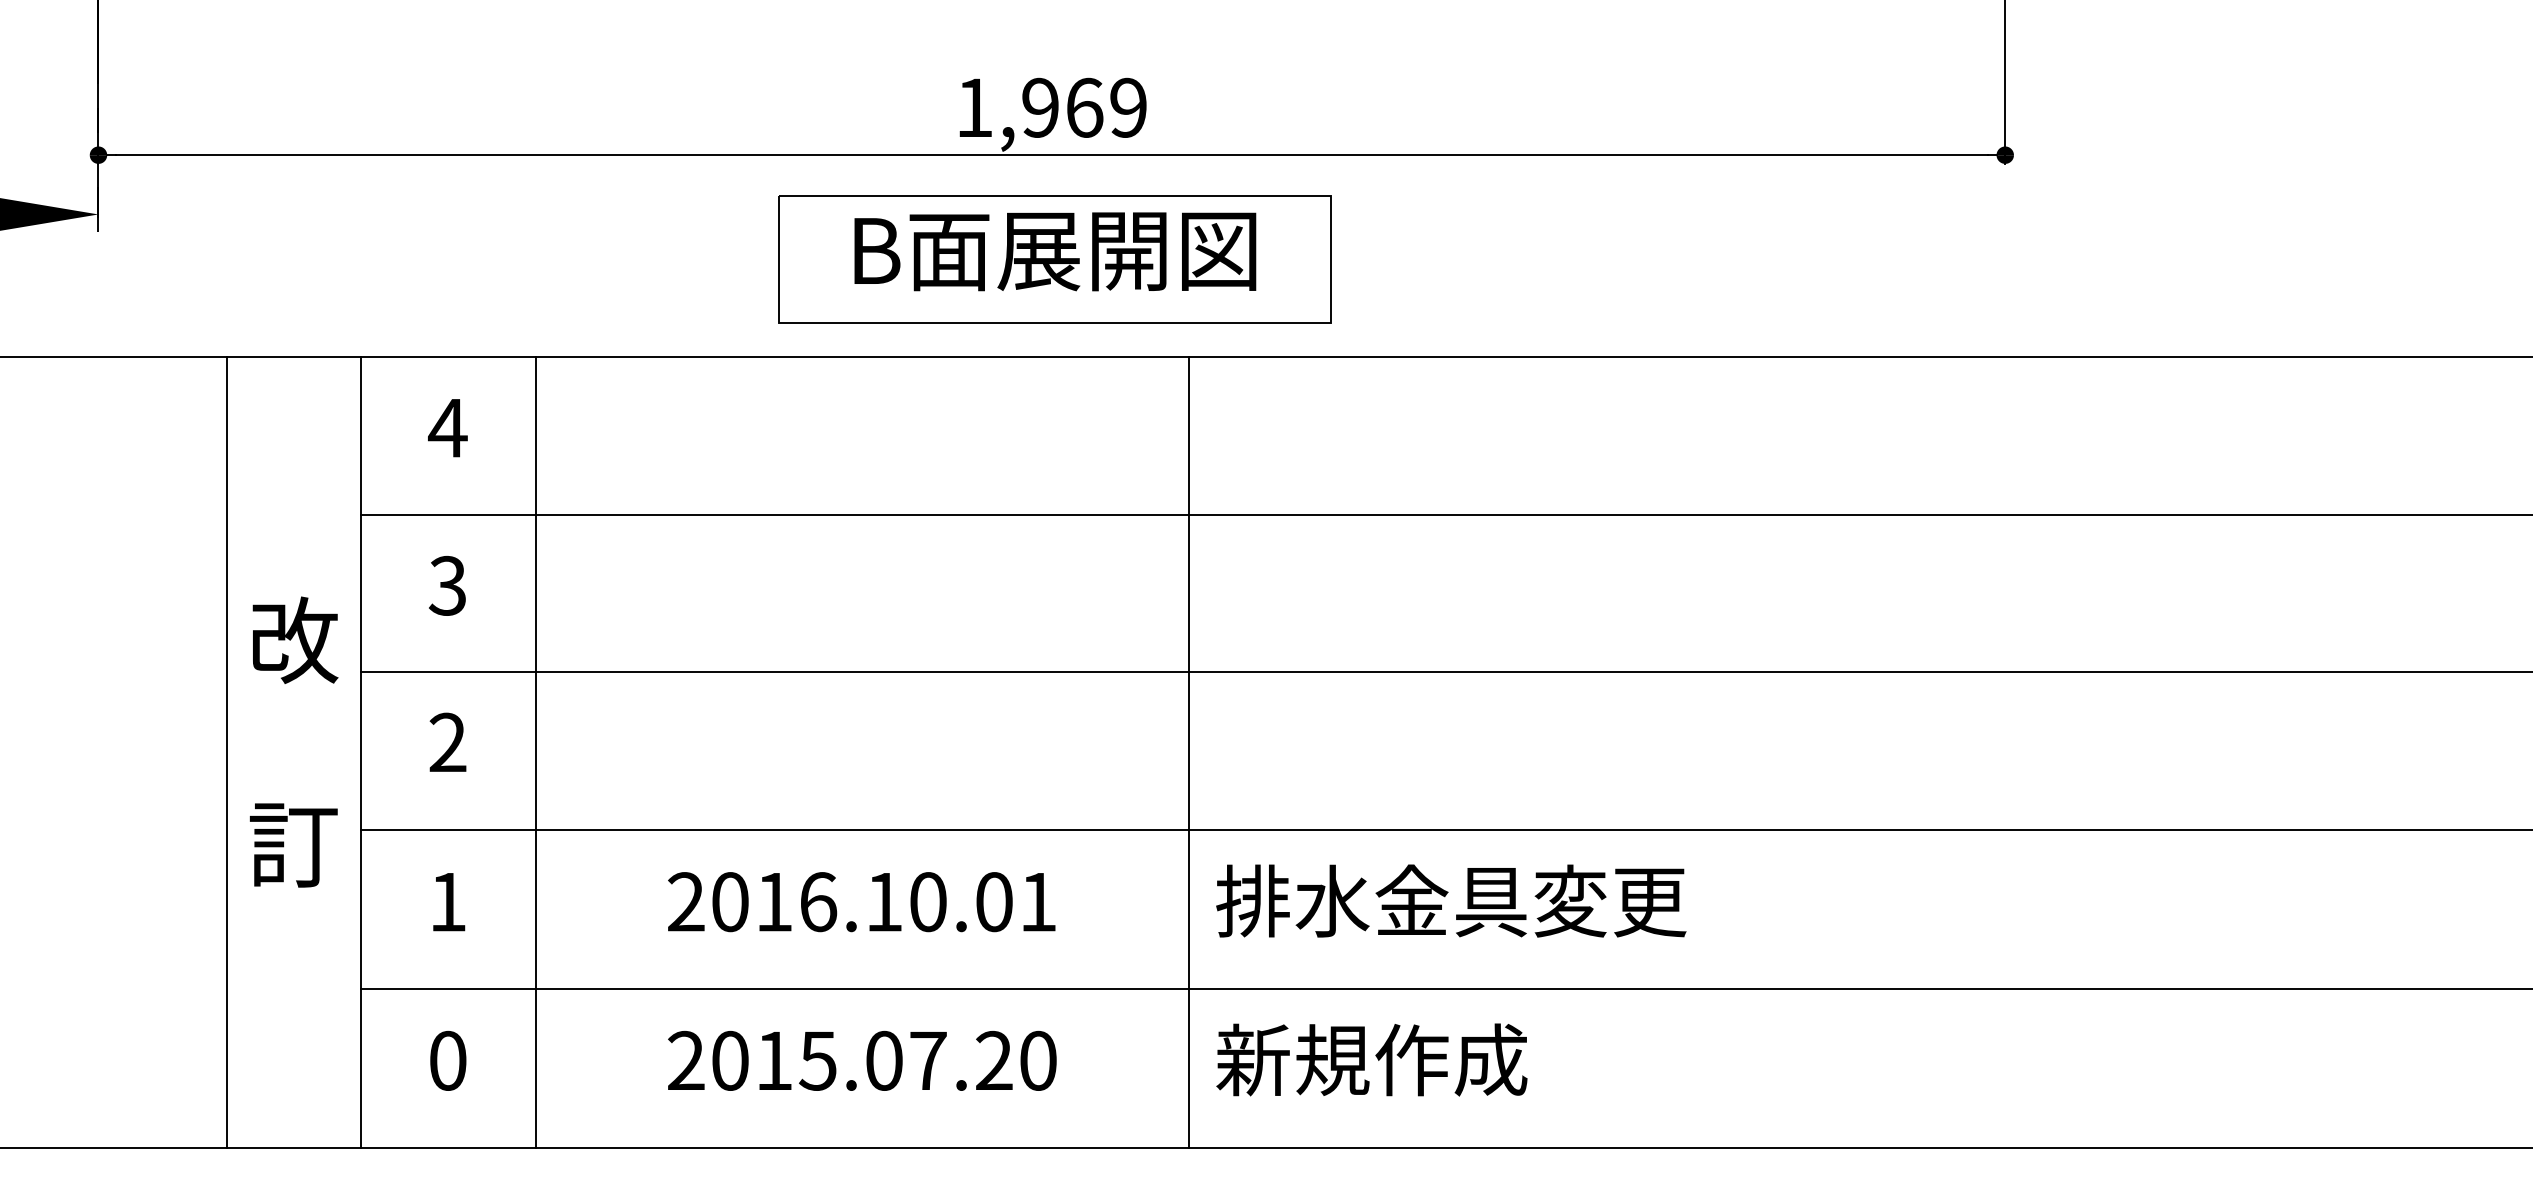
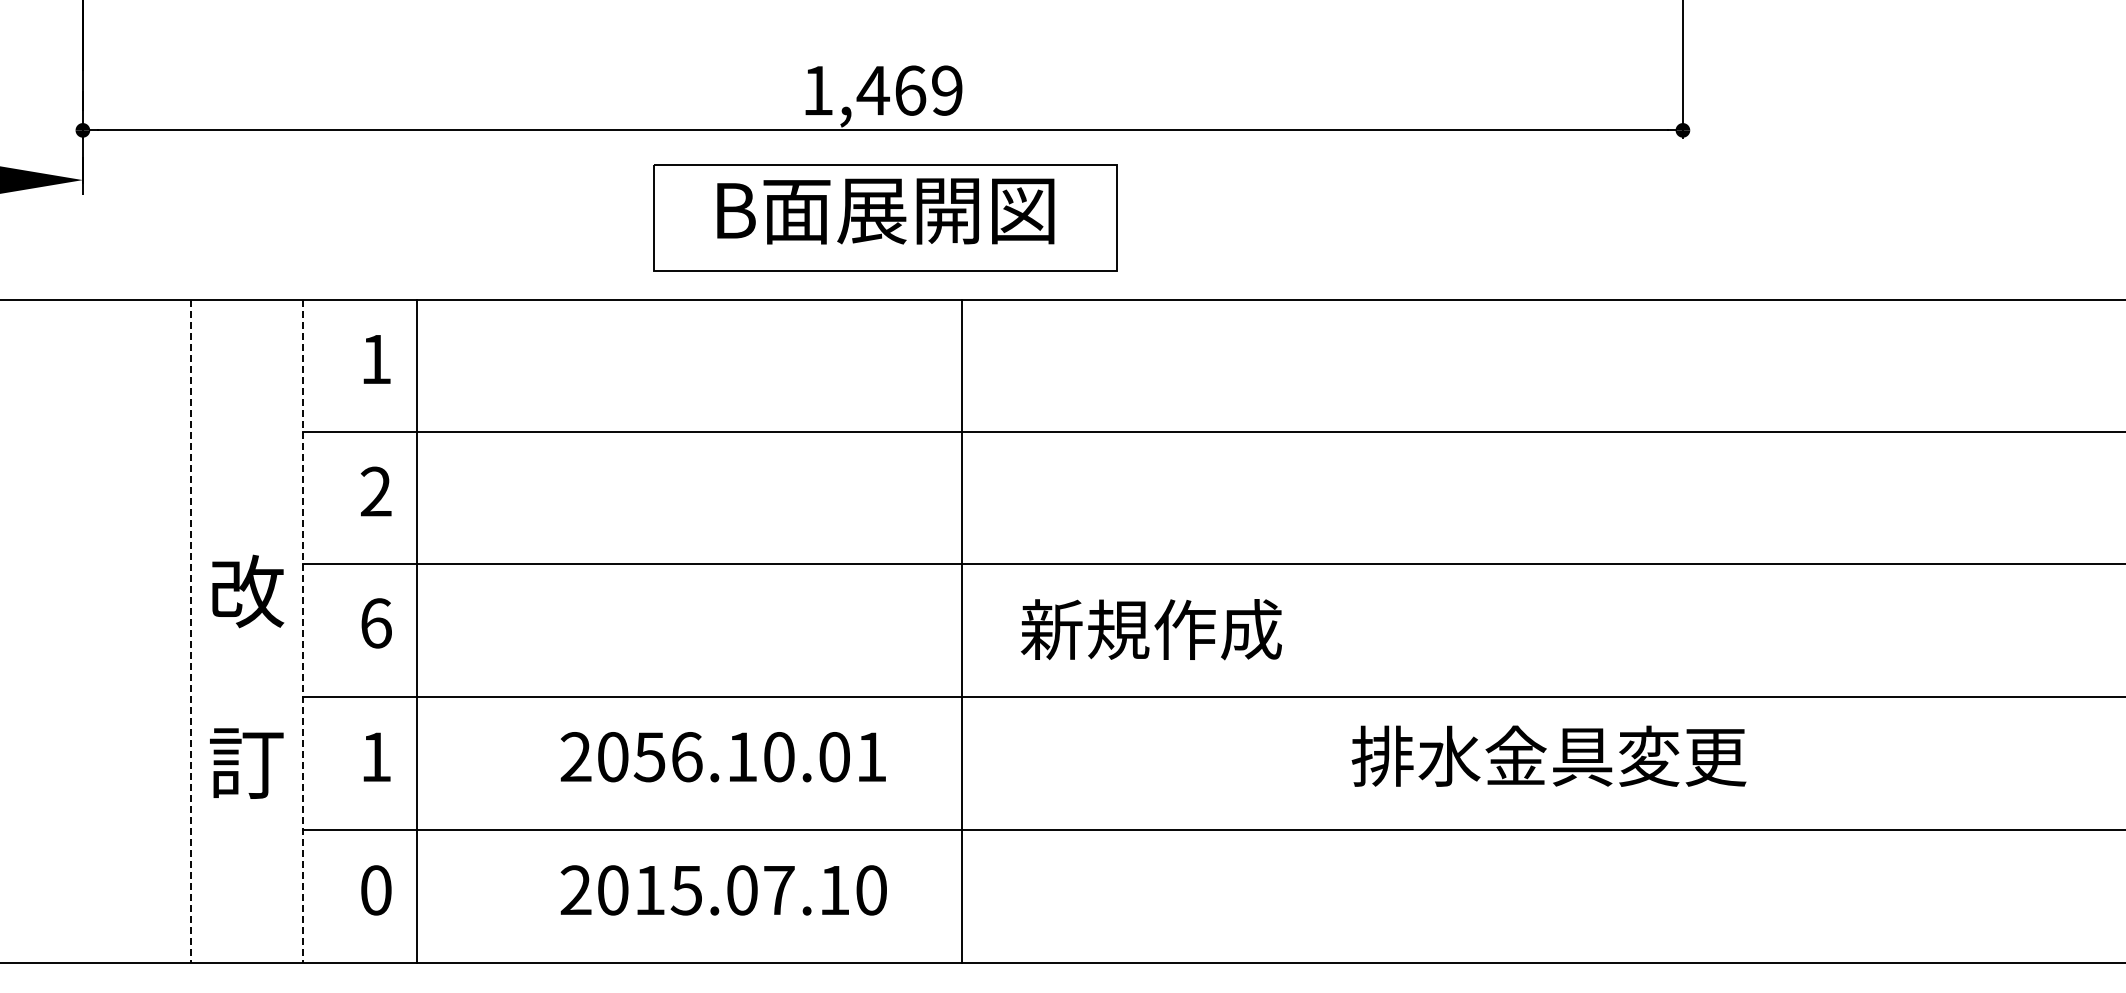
text: (1039, 107) -> (872, 90), 1,969 -> 1,469
text: (447, 428) -> (375, 359), 4 -> 1
text: (447, 585) -> (375, 491), 3 -> 2
text: (294, 741) -> (247, 676), moved
text: (447, 742) -> (375, 623), 2 -> 6
line: (226, 752) -> (190, 631), solid -> dashed
line: (360, 752) -> (302, 631), solid -> dashed
line: (535, 752) -> (416, 631), moved
line: (1189, 752) -> (962, 631), moved
text: (1450, 900) -> (1548, 755), moved
text: (773, 902) -> (649, 757), 2016.10.01 -> 2056.10.01
text: (994, 1059) -> (834, 889), 2015.07.20 -> 2015.07.10
text: (1371, 1059) -> (1151, 629), moved

